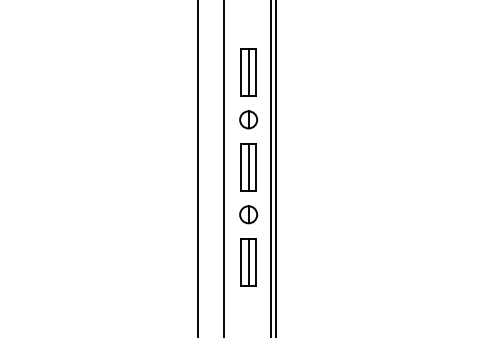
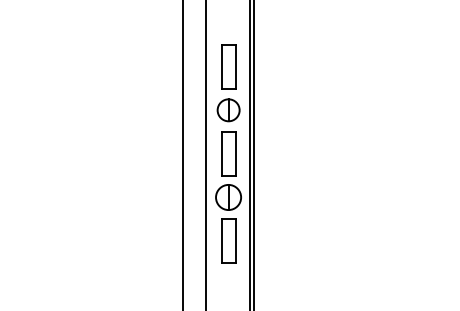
line: (248, 72) -> (228, 66), removed
part: (248, 119) -> (228, 109), size x1.4
line: (248, 167) -> (228, 154), removed
part: (248, 214) -> (228, 197), size x1.6
line: (248, 261) -> (228, 240), removed

